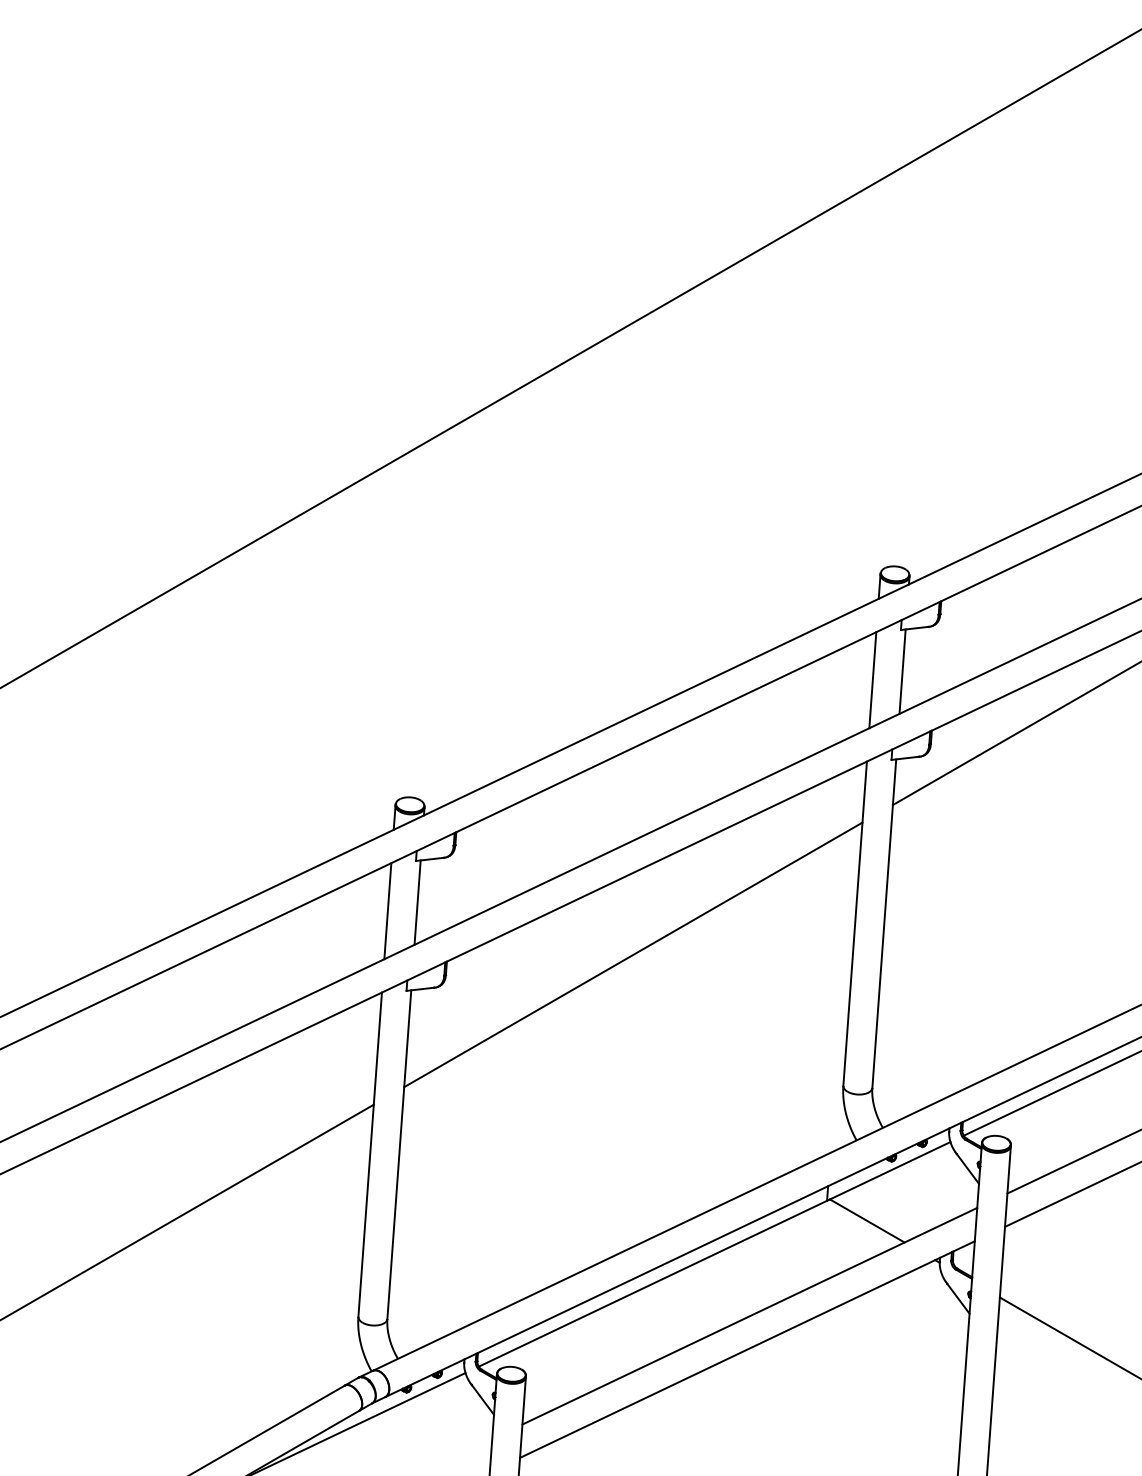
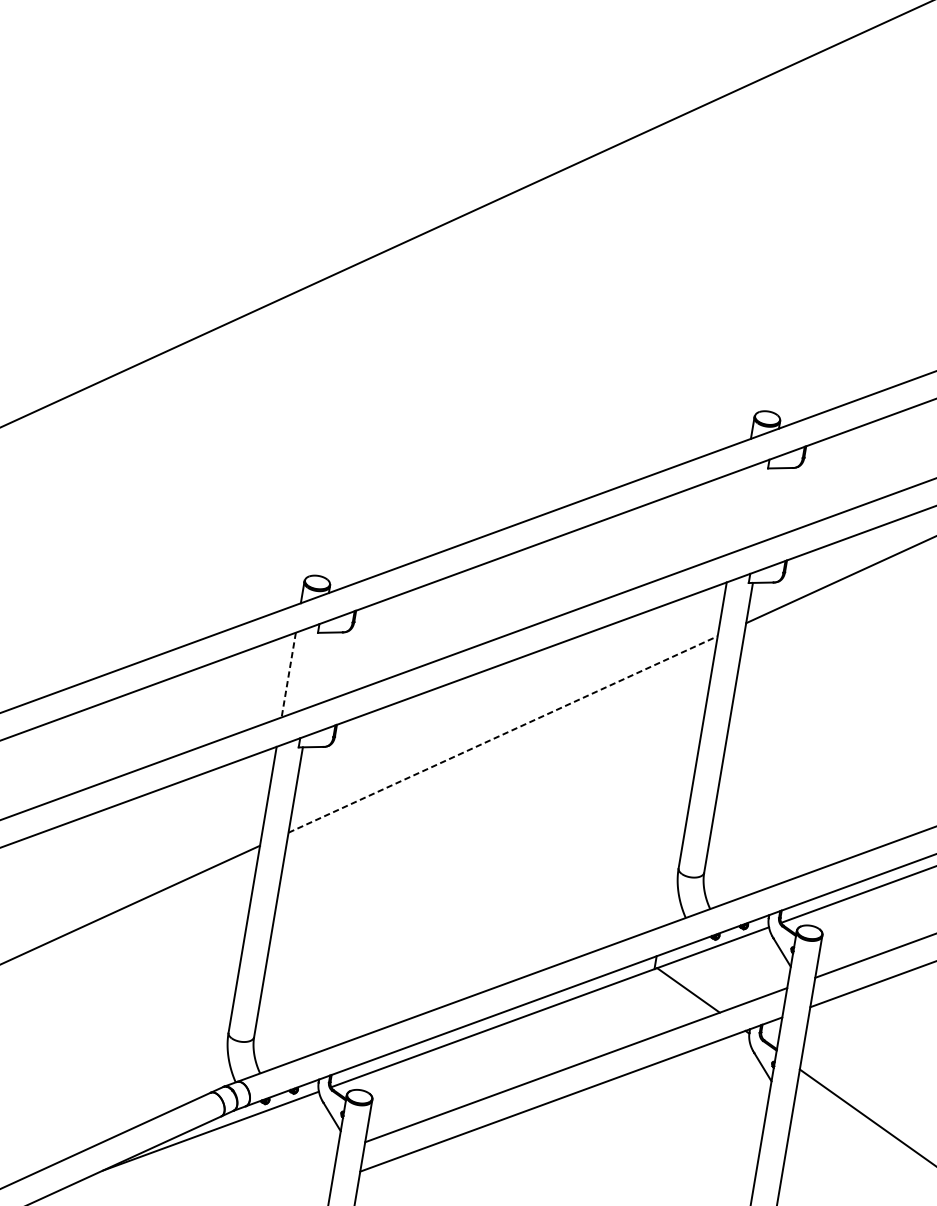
line: (902, 671) -> (765, 505), removed
line: (872, 680) -> (738, 510), removed
line: (417, 902) -> (315, 669), removed
line: (387, 911) -> (288, 675), solid -> dashed
line: (633, 954) -> (503, 734), solid -> dashed

